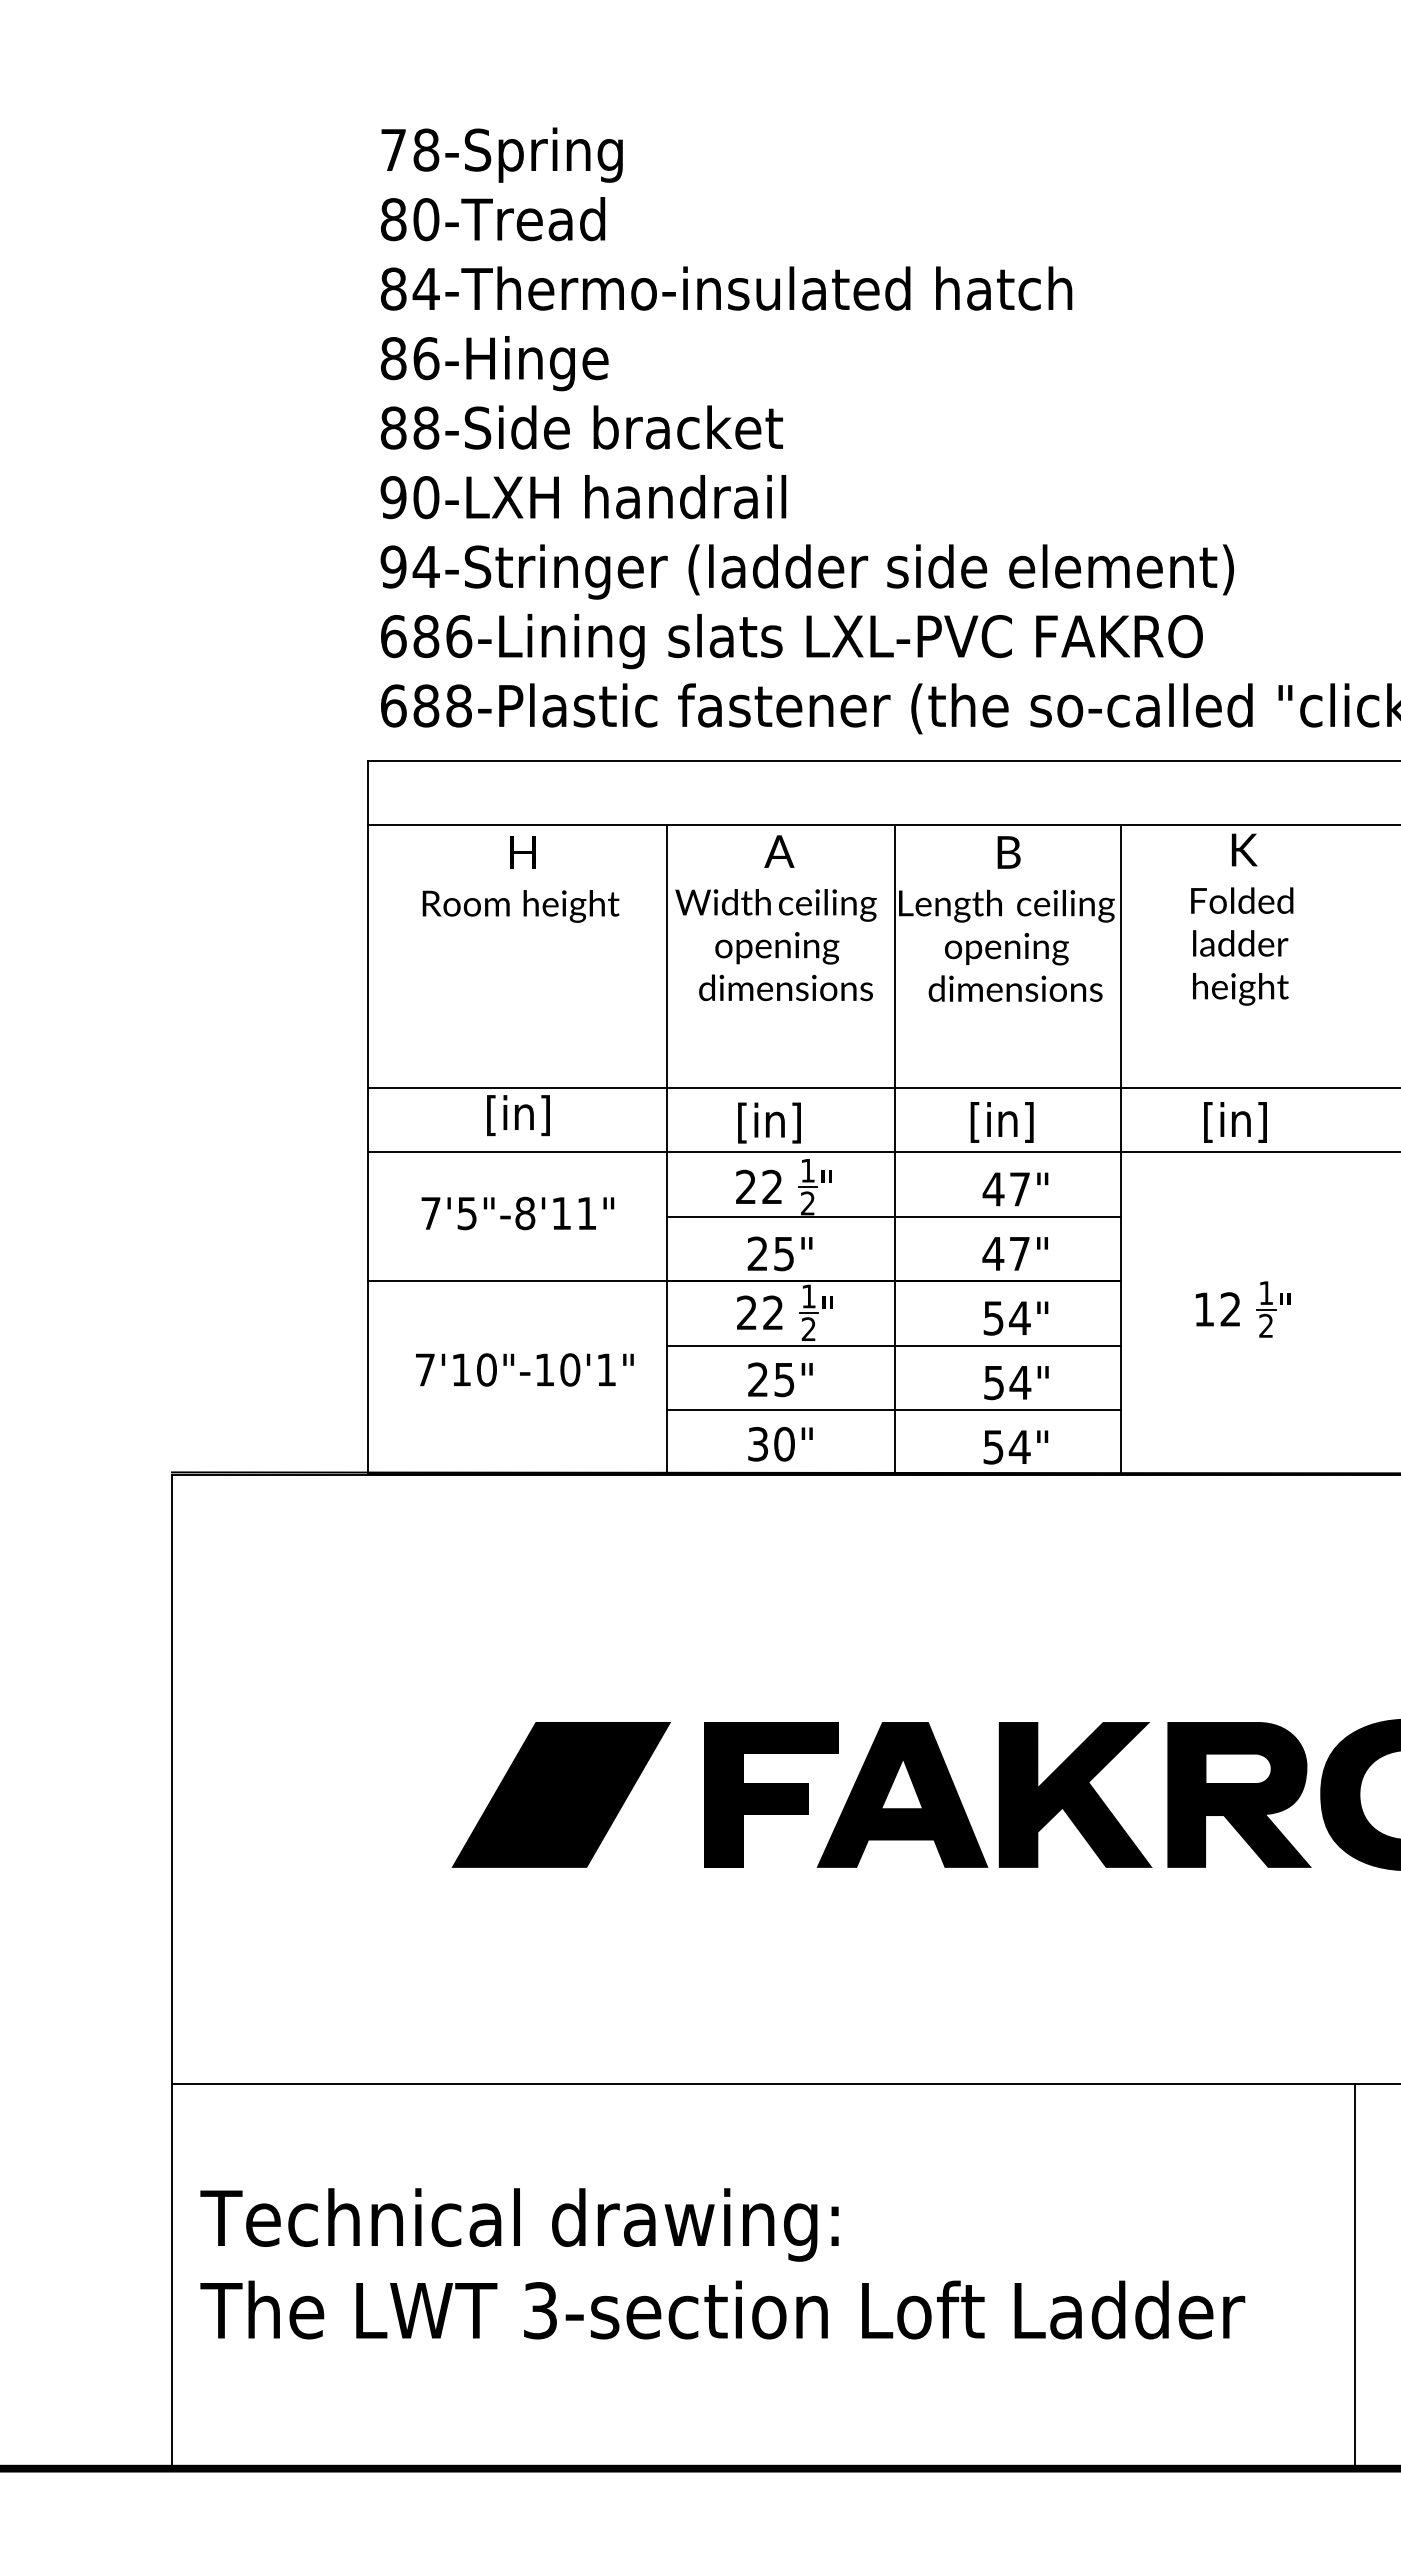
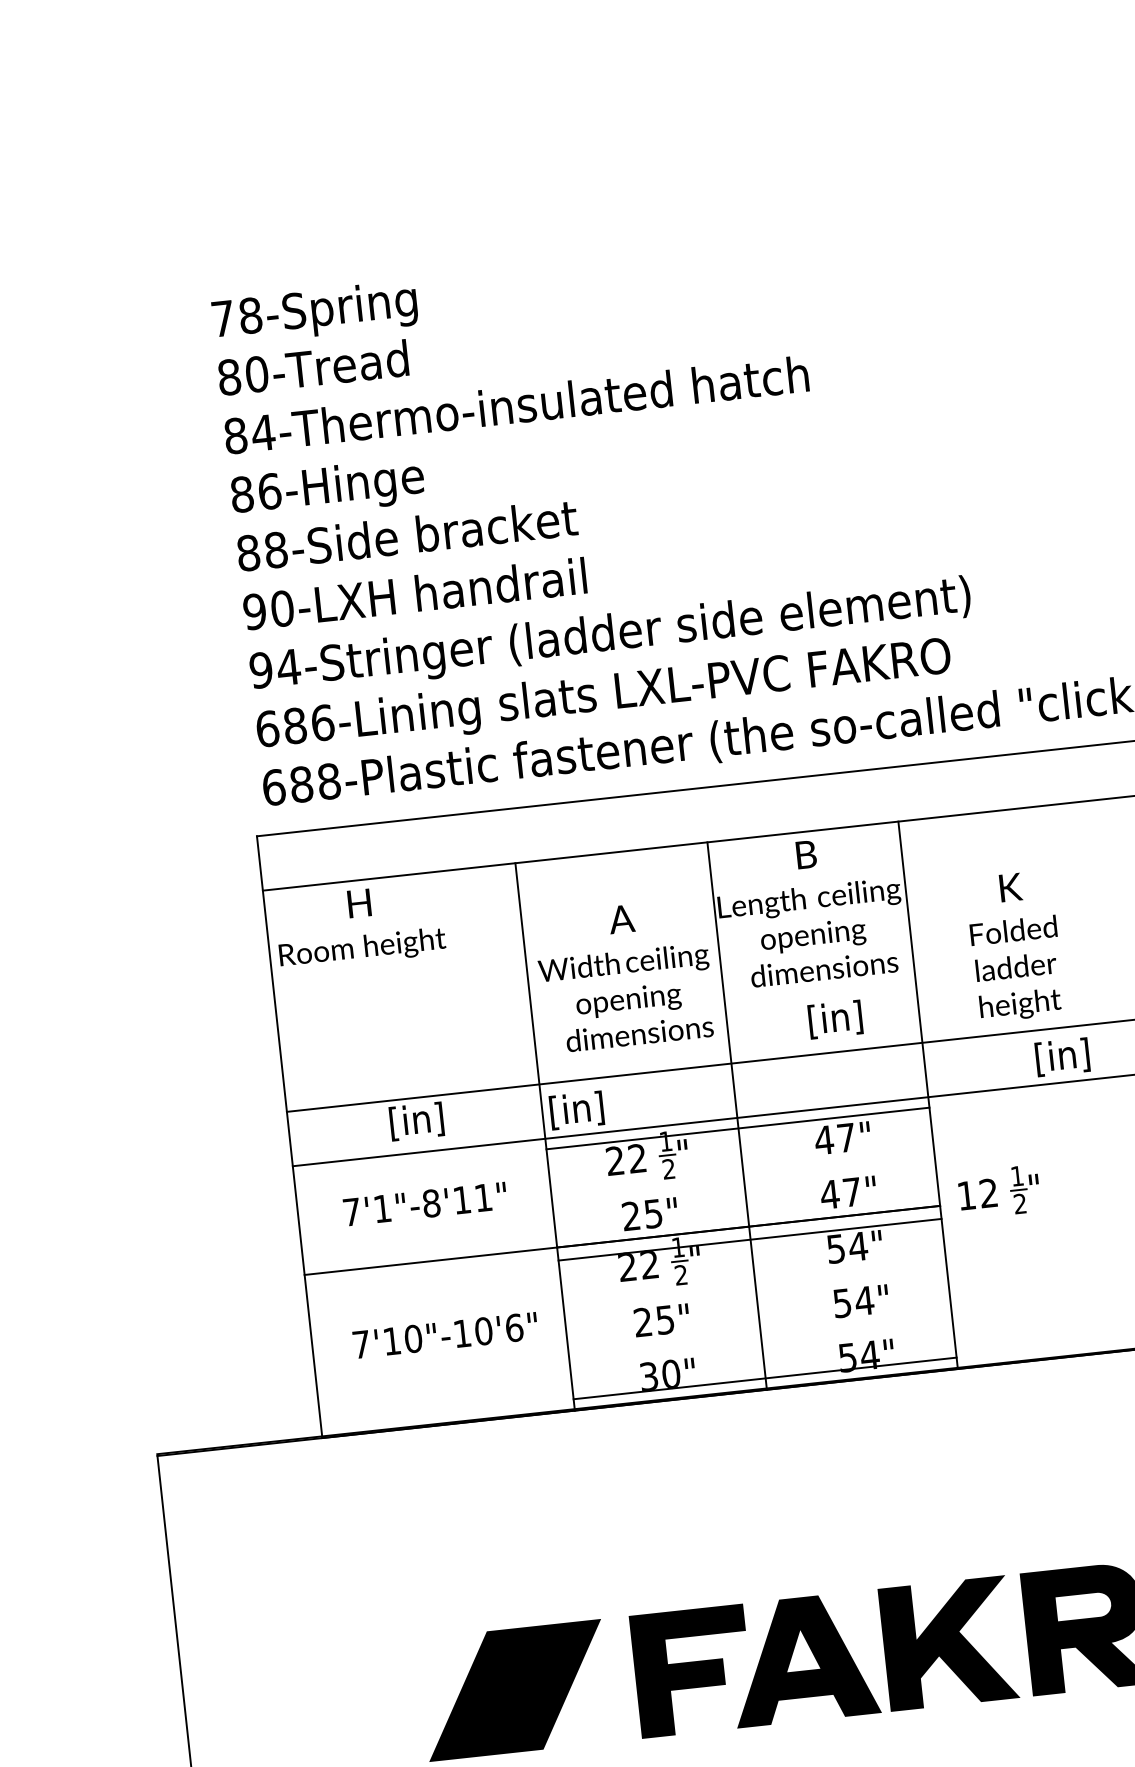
text: (520, 879) -> (359, 926), moved
text: (775, 918) -> (624, 976), moved
text: (1242, 919) -> (1015, 946), moved
text: (769, 1122) -> (576, 1110), moved
text: (1001, 1122) -> (834, 1019), moved
text: (1235, 1122) -> (1062, 1057), moved
text: (466, 1213) -> (381, 1208), 7'5"-8'11" -> 7'1"-8'11"
line: (893, 1216) -> (737, 1128), moved
part: (1243, 1309) -> (999, 1192), moved
line: (893, 1345) -> (749, 1239), moved
text: (606, 1369) -> (514, 1327), 7'10"-10'1" -> 7'10"-10'6"
line: (893, 1410) -> (764, 1378), moved

